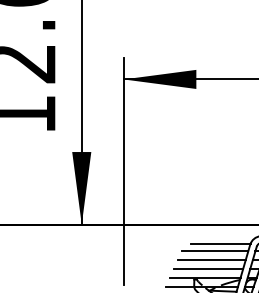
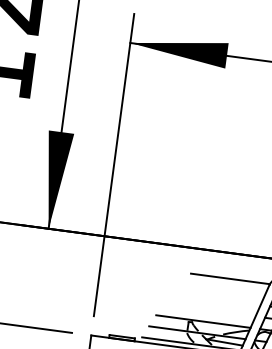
line: (215, 251) -> (221, 288), removed
line: (211, 260) -> (214, 299), removed
line: (208, 269) -> (209, 311), removed

